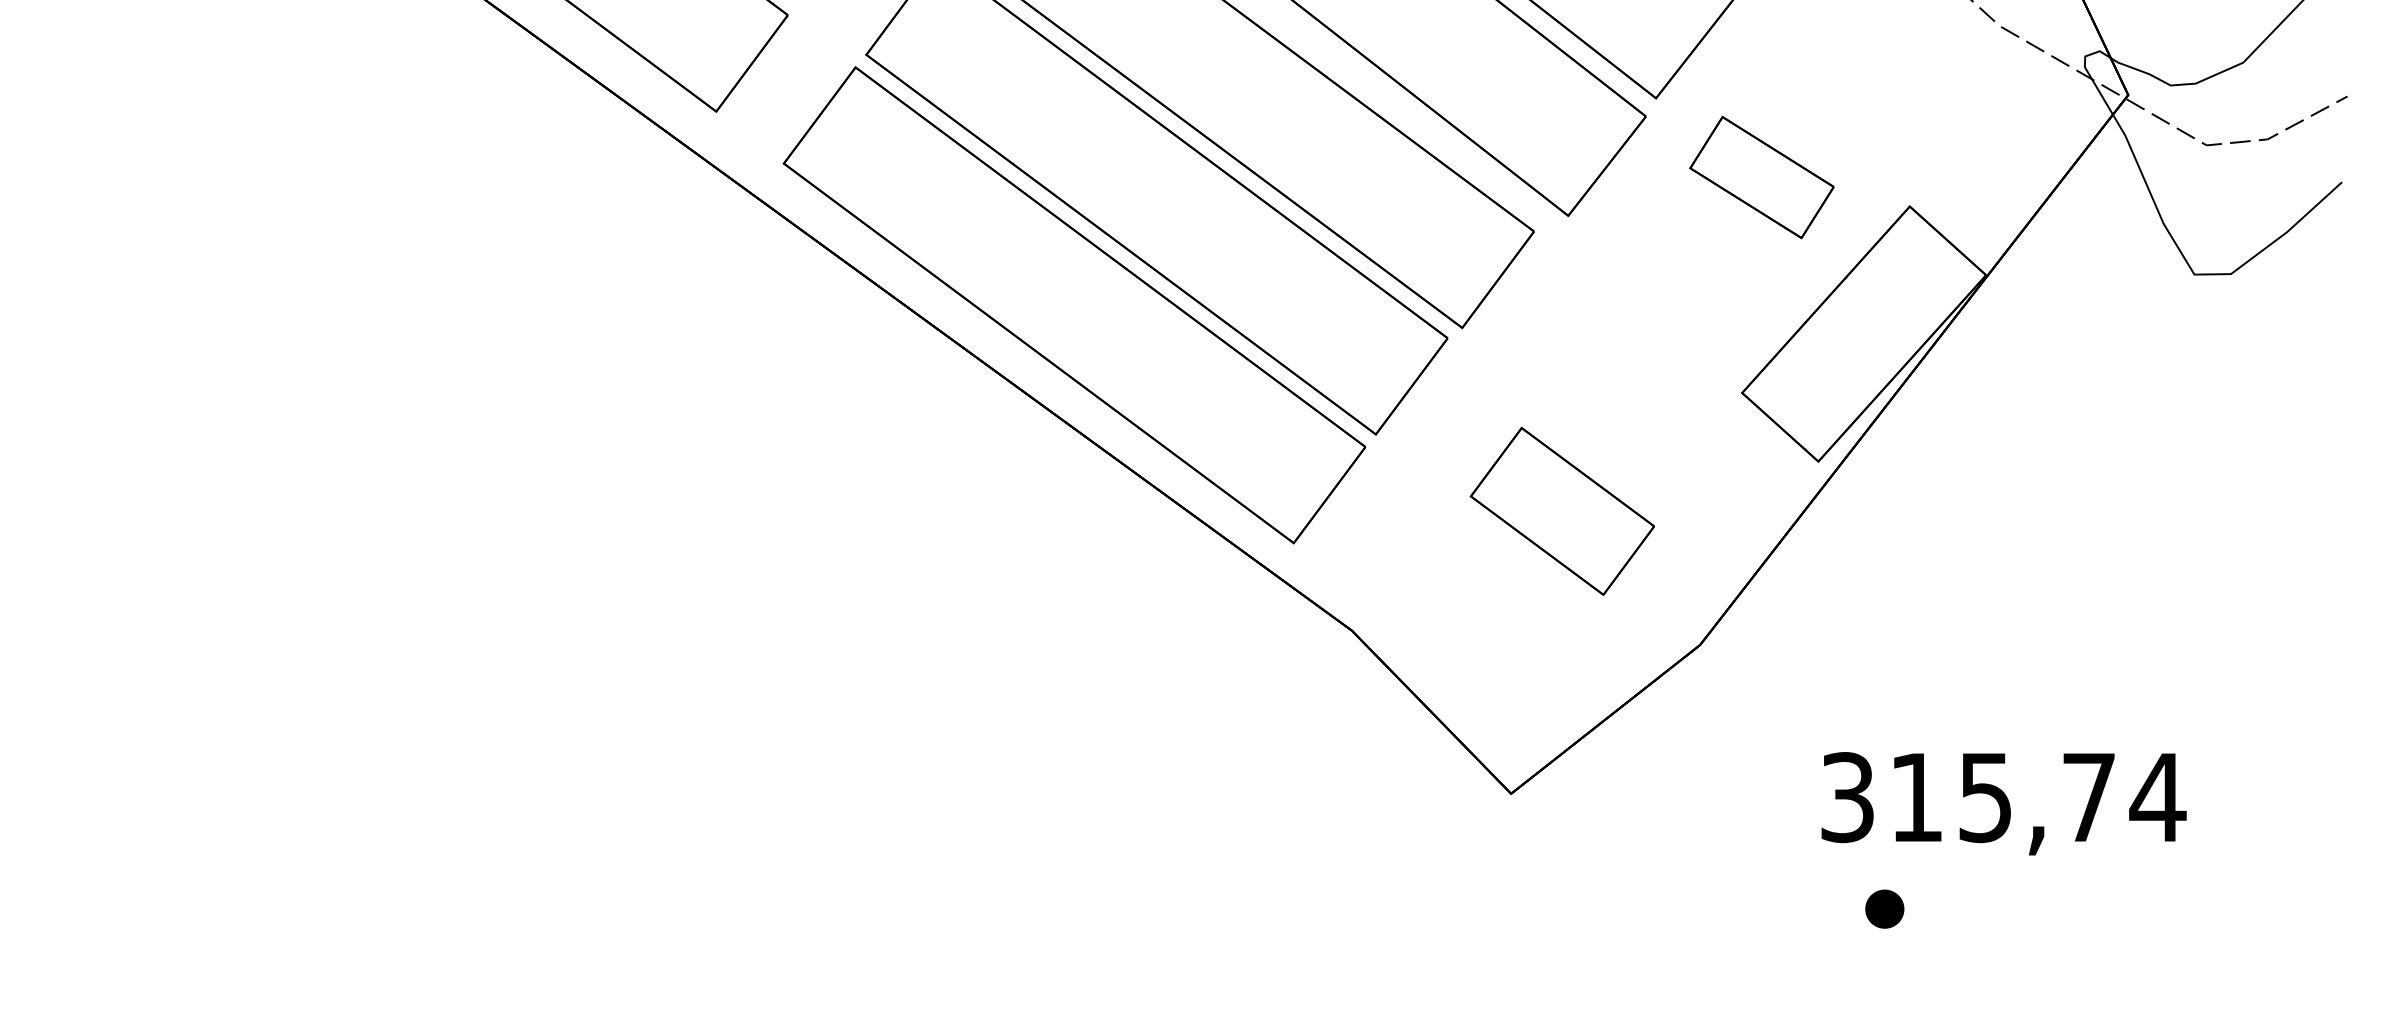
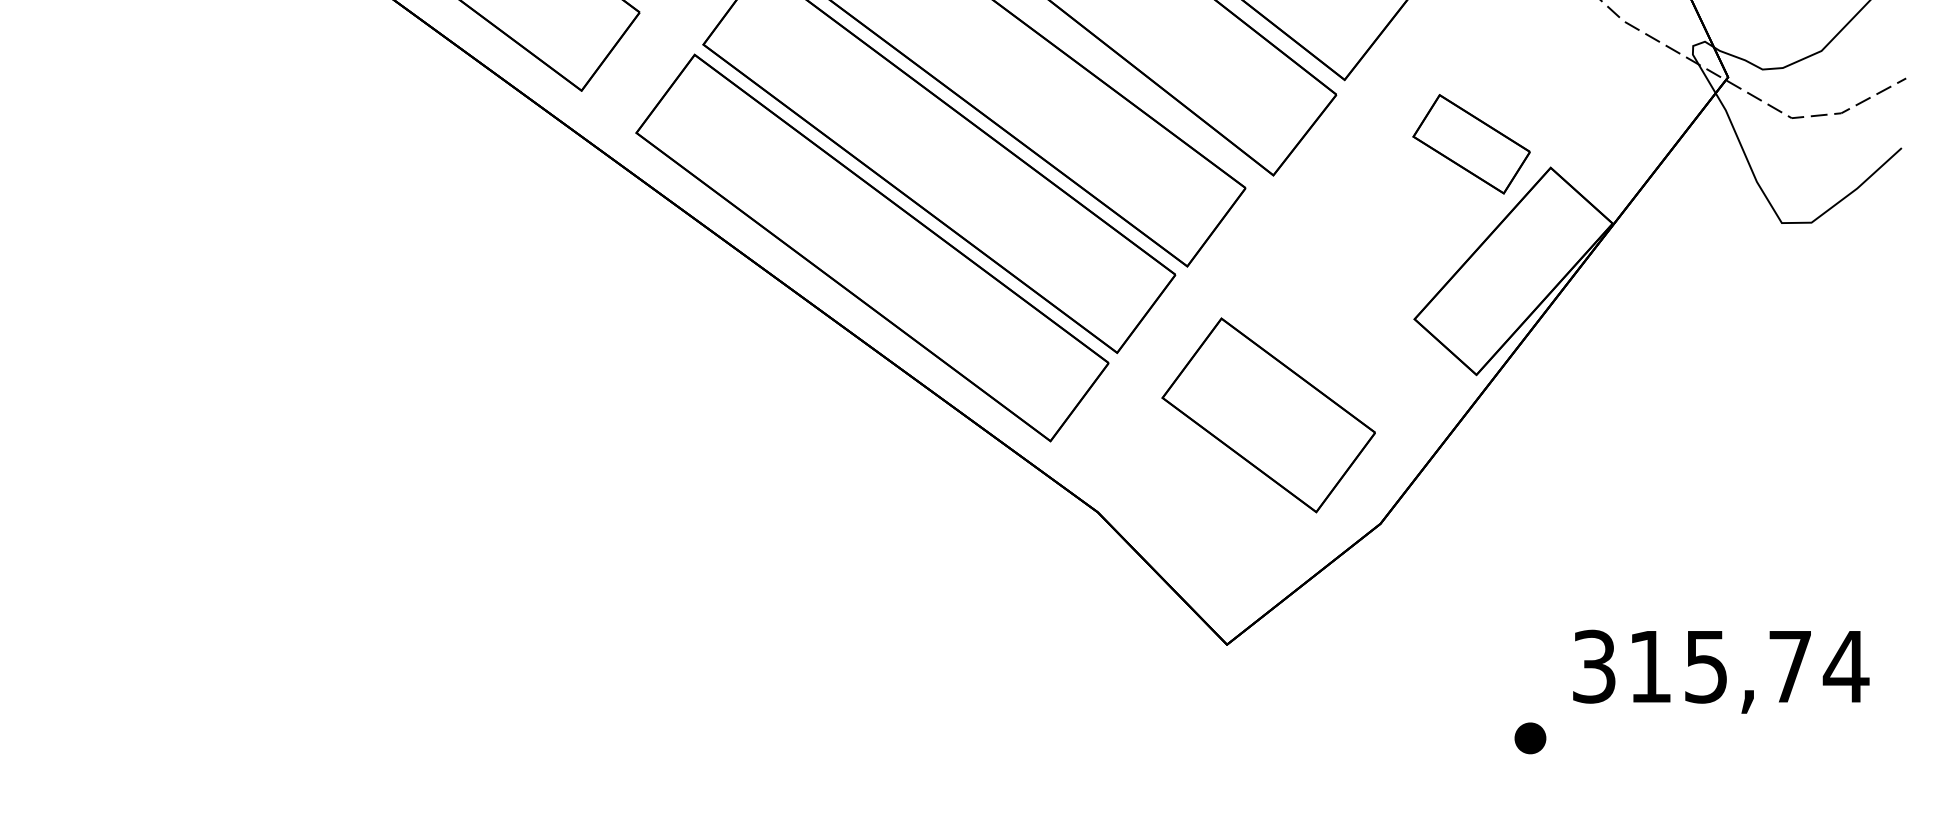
part: (1761, 177) -> (1471, 144), moved
part: (1562, 511) -> (1268, 415), size x1.43
text: (2004, 803) -> (1721, 671), moved

